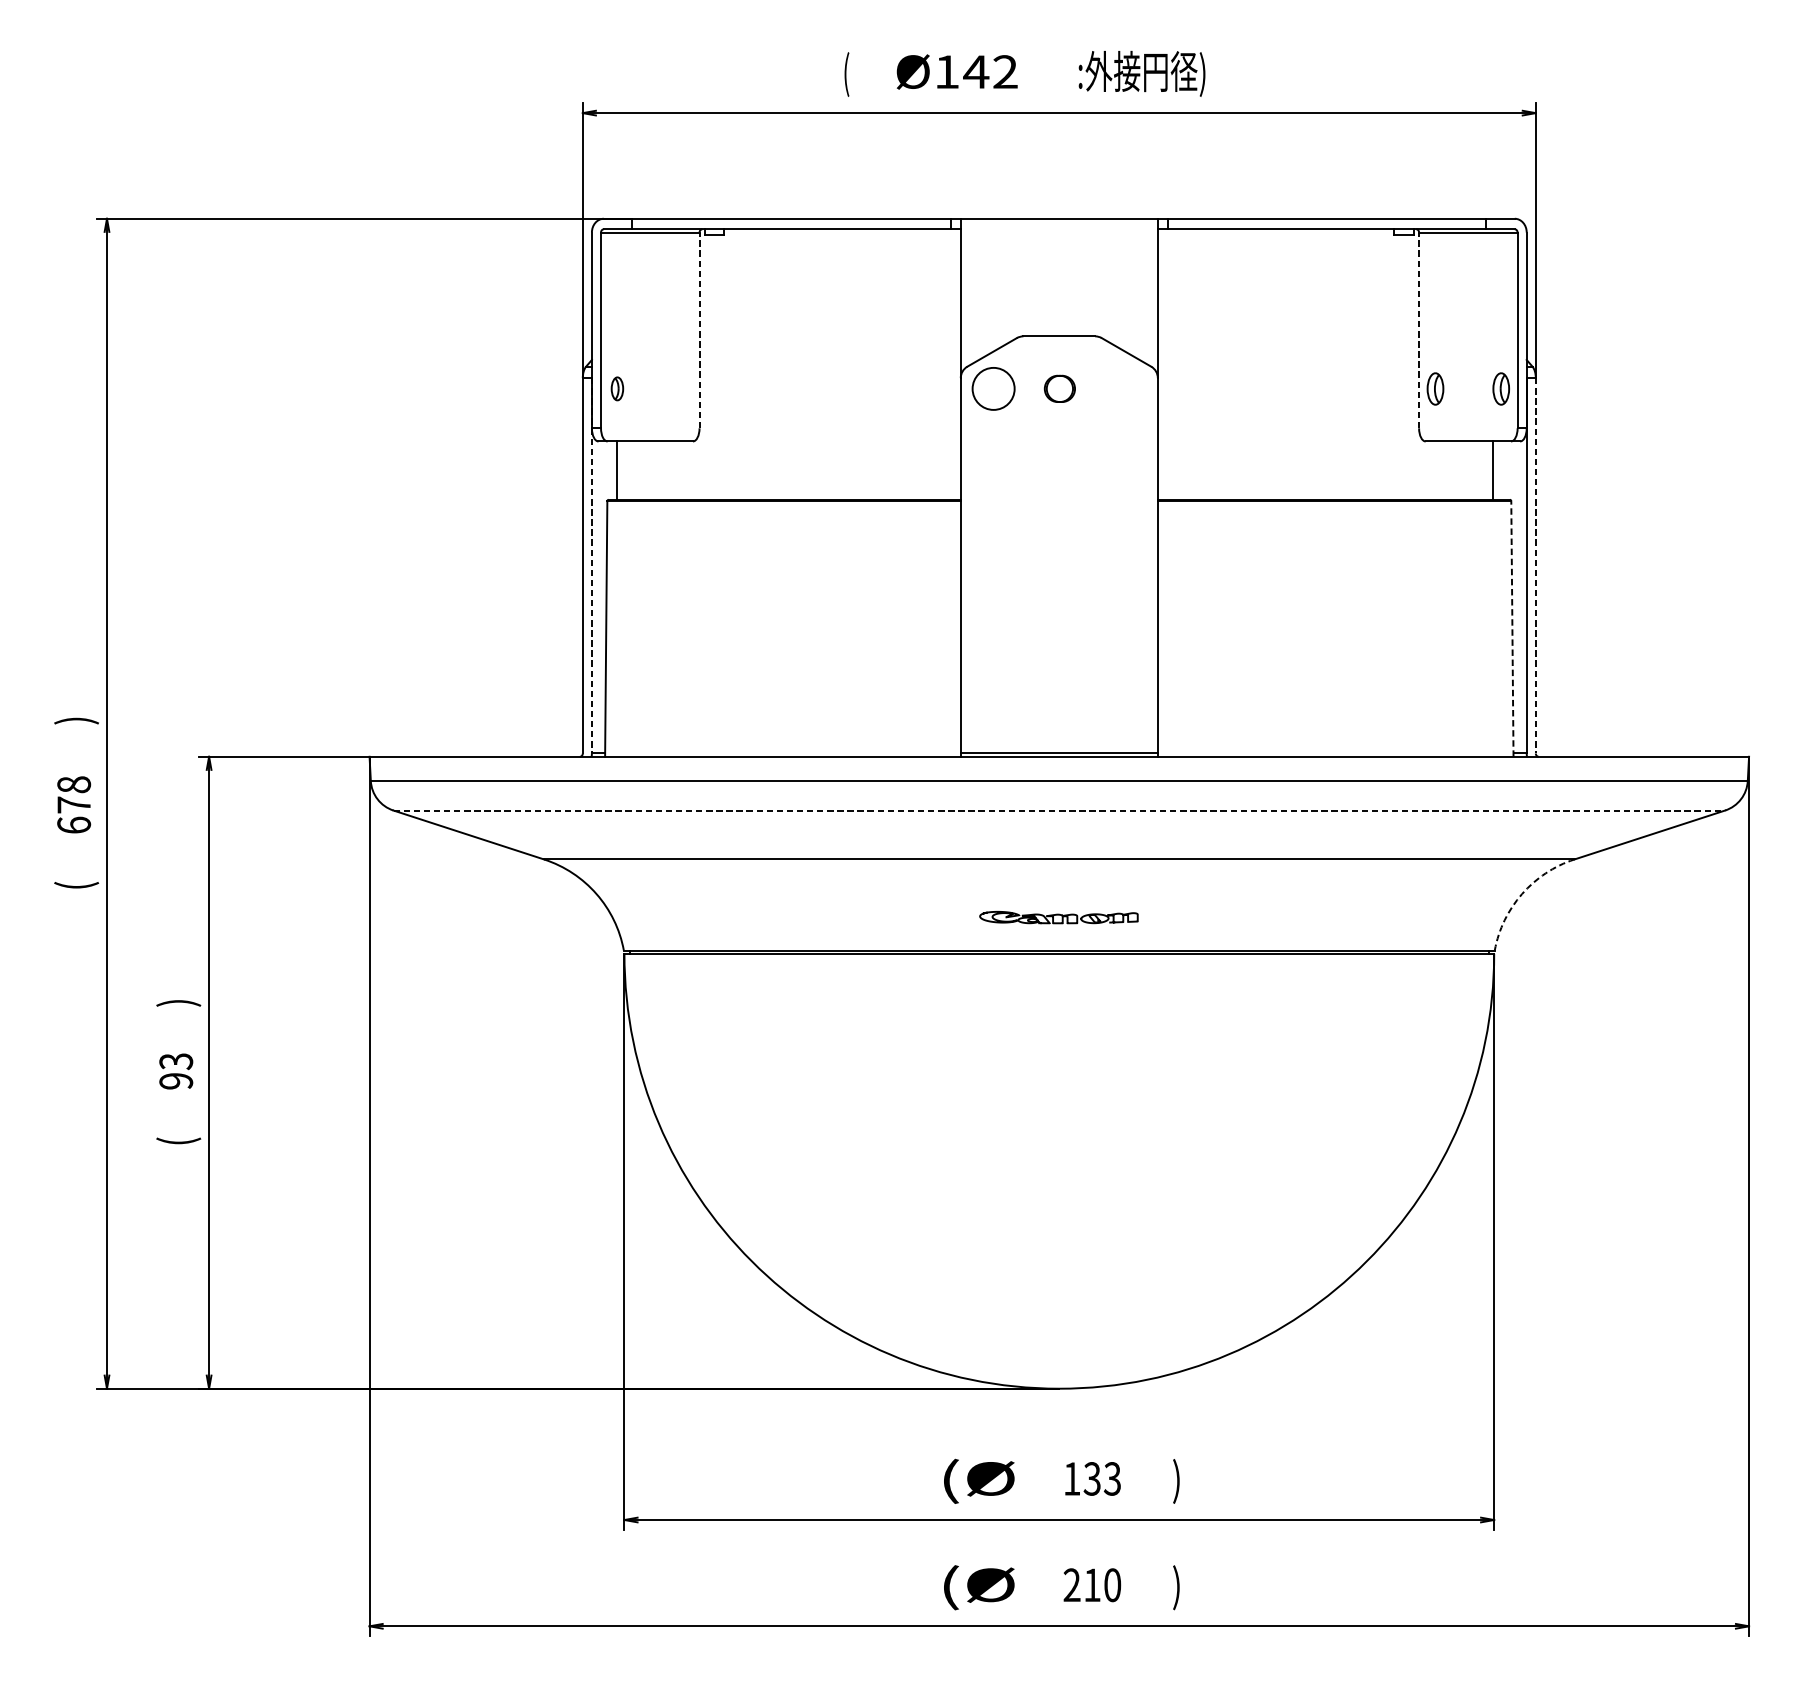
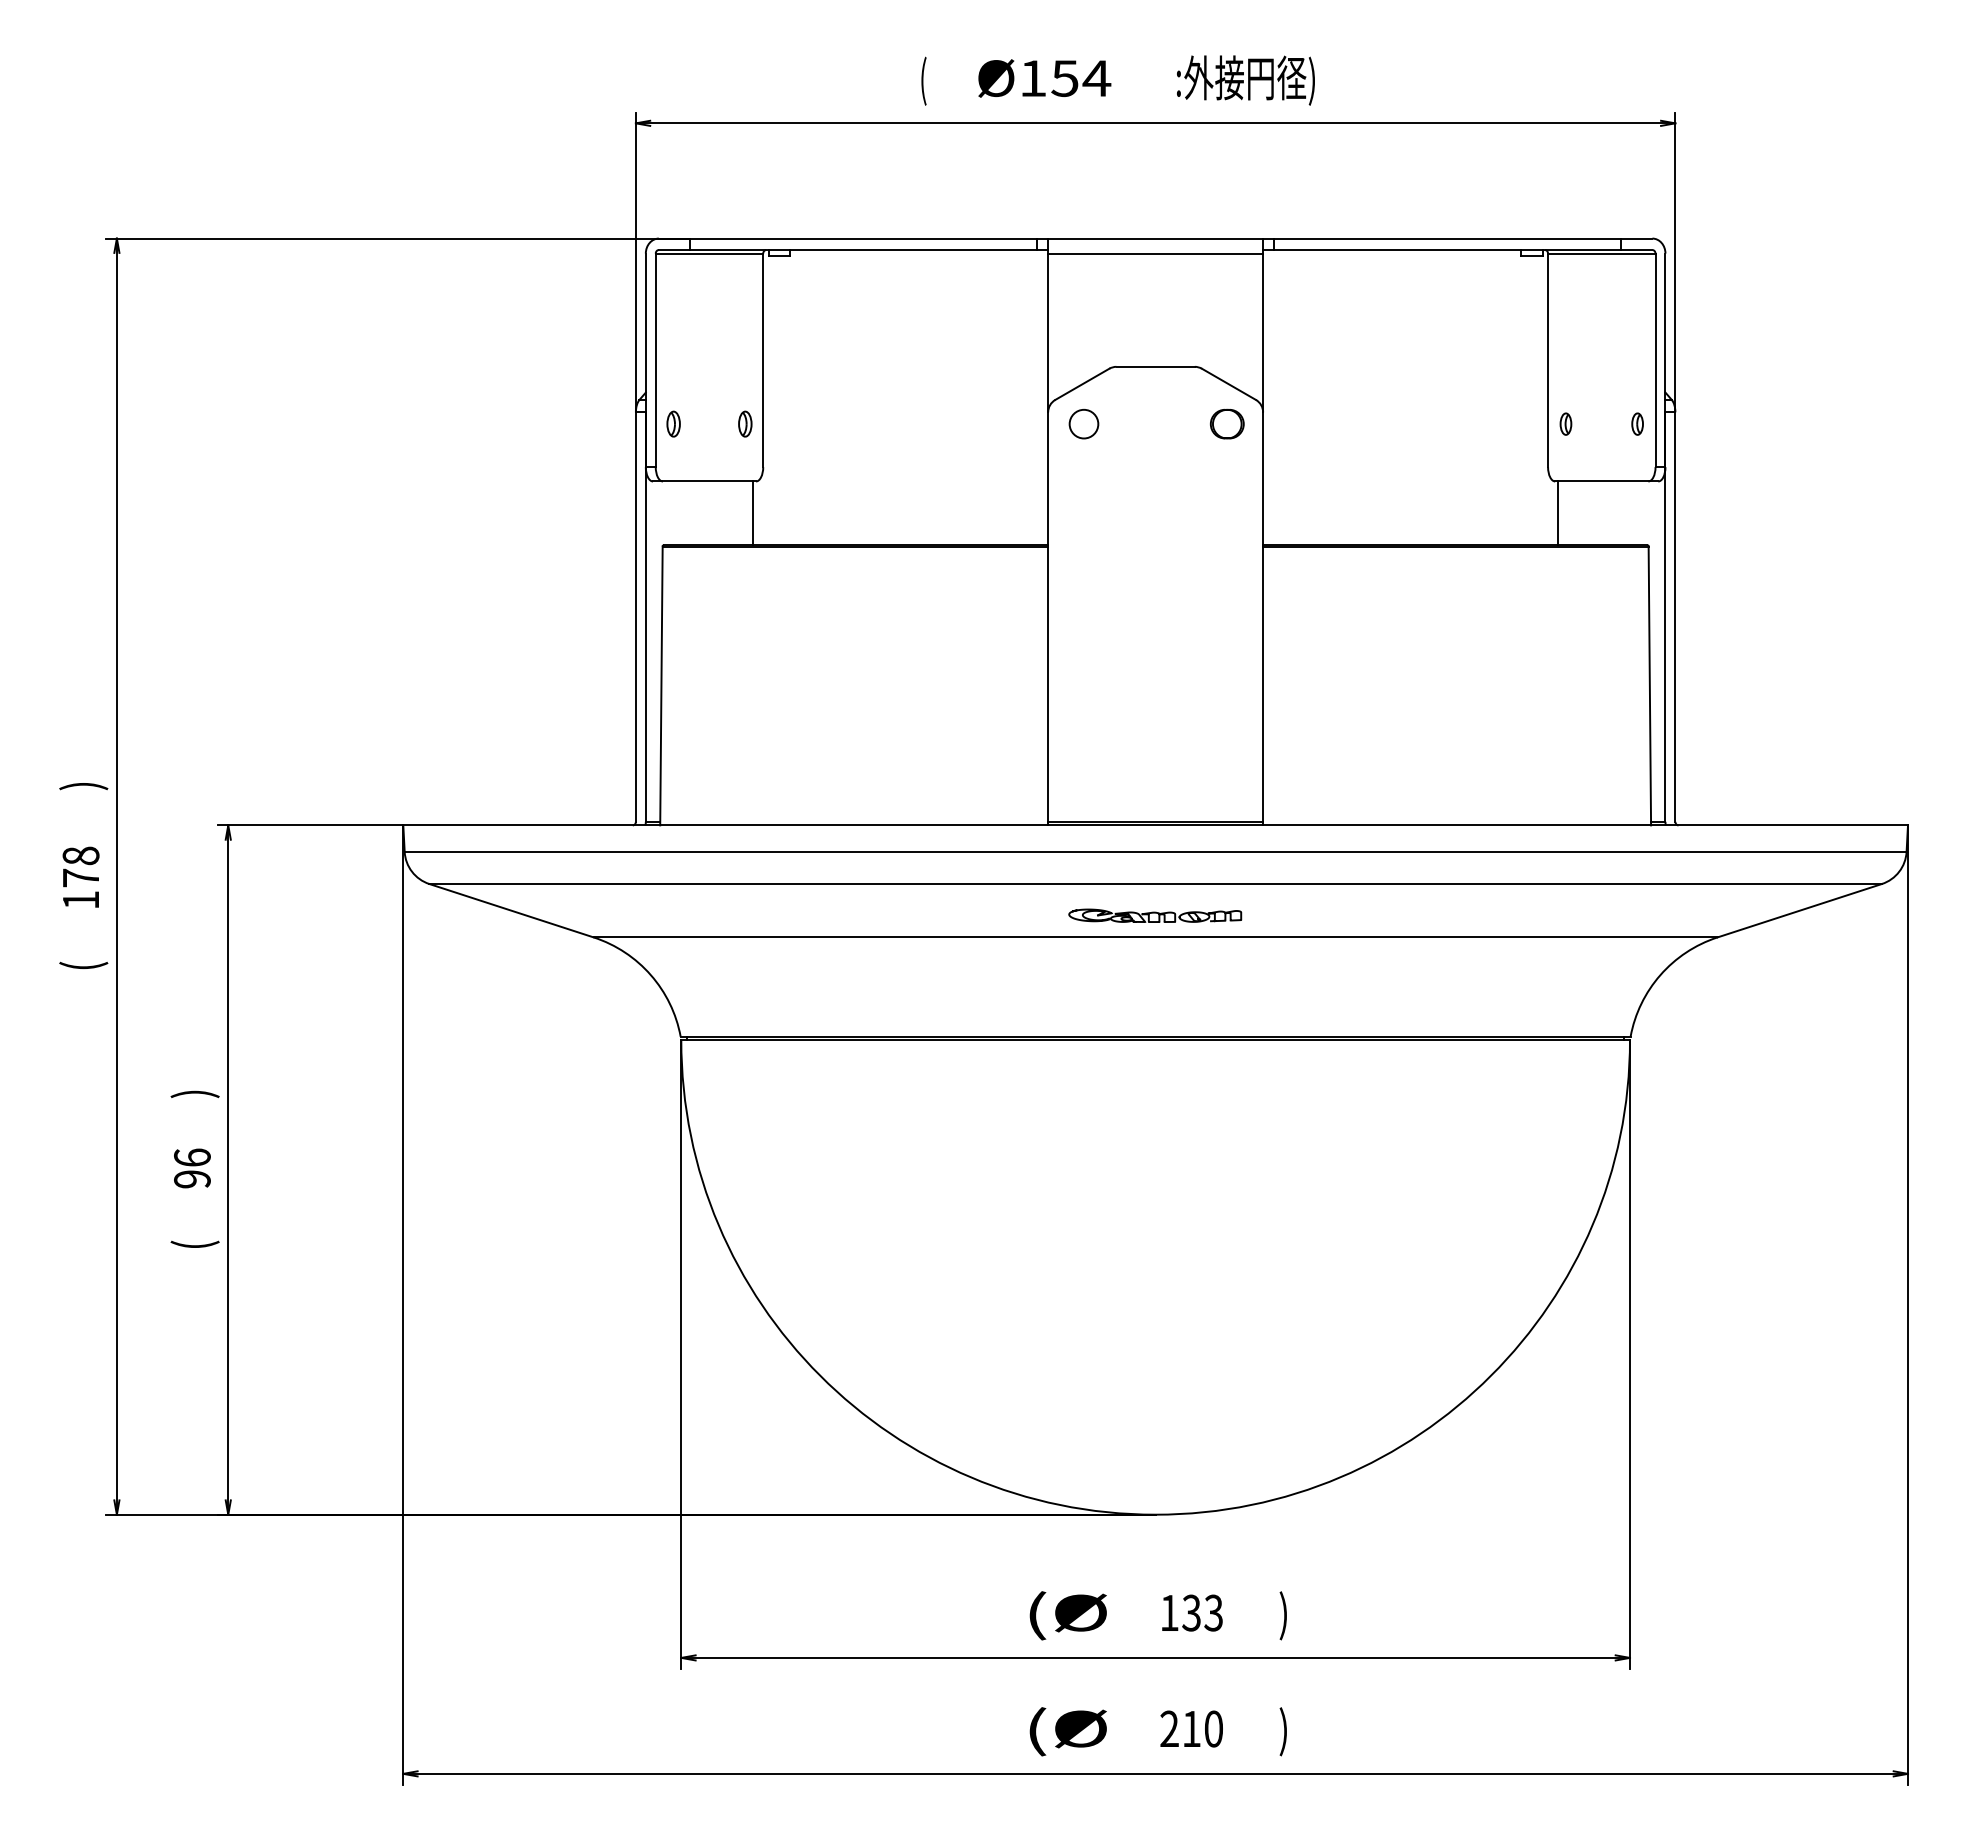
text: (990, 72) -> (1080, 78), Ø142 -> Ø154
line: (1059, 232) -> (1155, 253), added
line: (699, 330) -> (763, 360), dashed -> solid
line: (1419, 330) -> (1548, 360), dashed -> solid
part: (683, 388) -> (745, 423), added
circle: (993, 388) -> (1083, 423), size x0.62
part: (1060, 388) -> (1227, 423), moved
part: (1435, 388) -> (1565, 423), size x0.62
part: (1501, 388) -> (1637, 423), size x0.62
line: (617, 470) -> (753, 513), moved
line: (1492, 470) -> (1557, 513), moved
line: (591, 566) -> (645, 617), dashed -> solid
line: (1535, 566) -> (1675, 617), dashed -> solid
line: (1512, 628) -> (1649, 685), dashed -> solid
line: (1060, 810) -> (1156, 884), dashed -> solid
text: (73, 824) -> (80, 899), 678 -> 178
arc: (1522, 894) -> (1660, 975), dashed -> solid
part: (1059, 917) -> (1155, 915), moved
text: (176, 1061) -> (192, 1157), 93 -> 96

